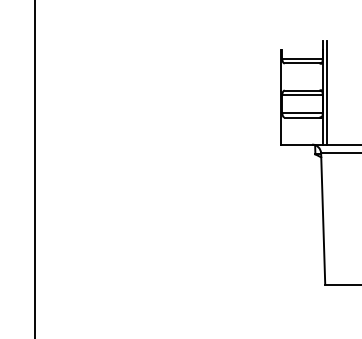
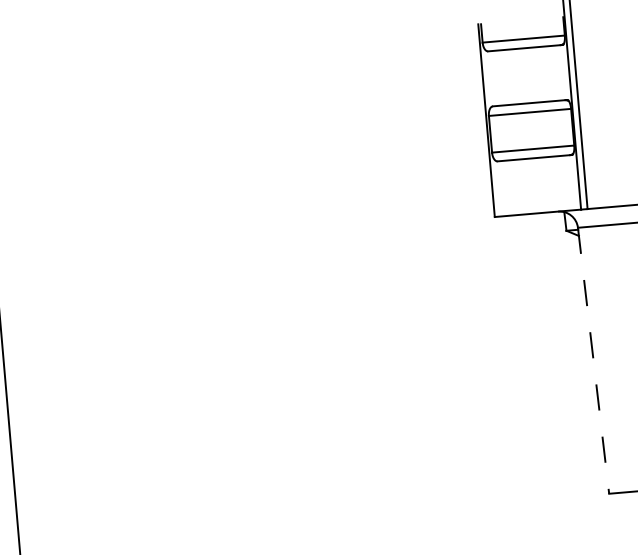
line: (323, 218) -> (594, 359), solid -> dashed

